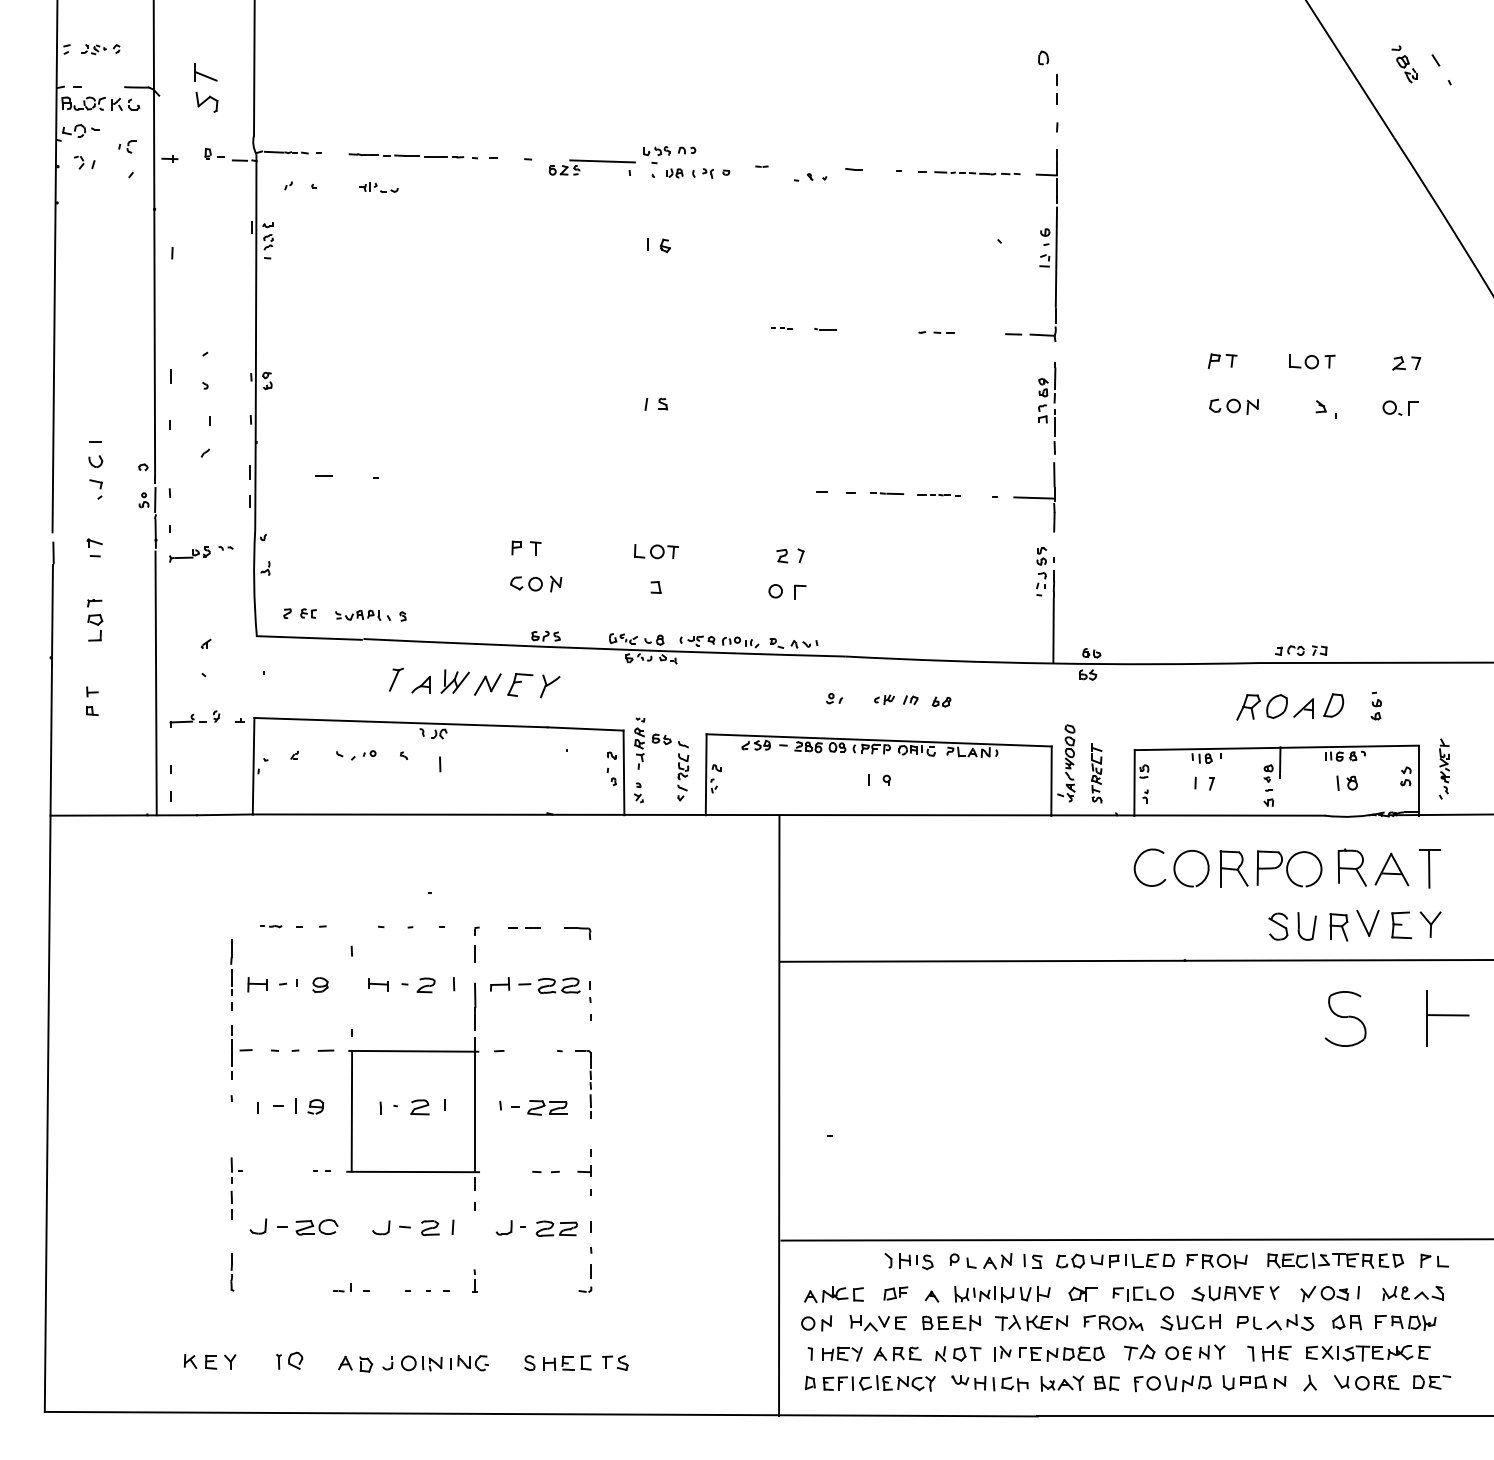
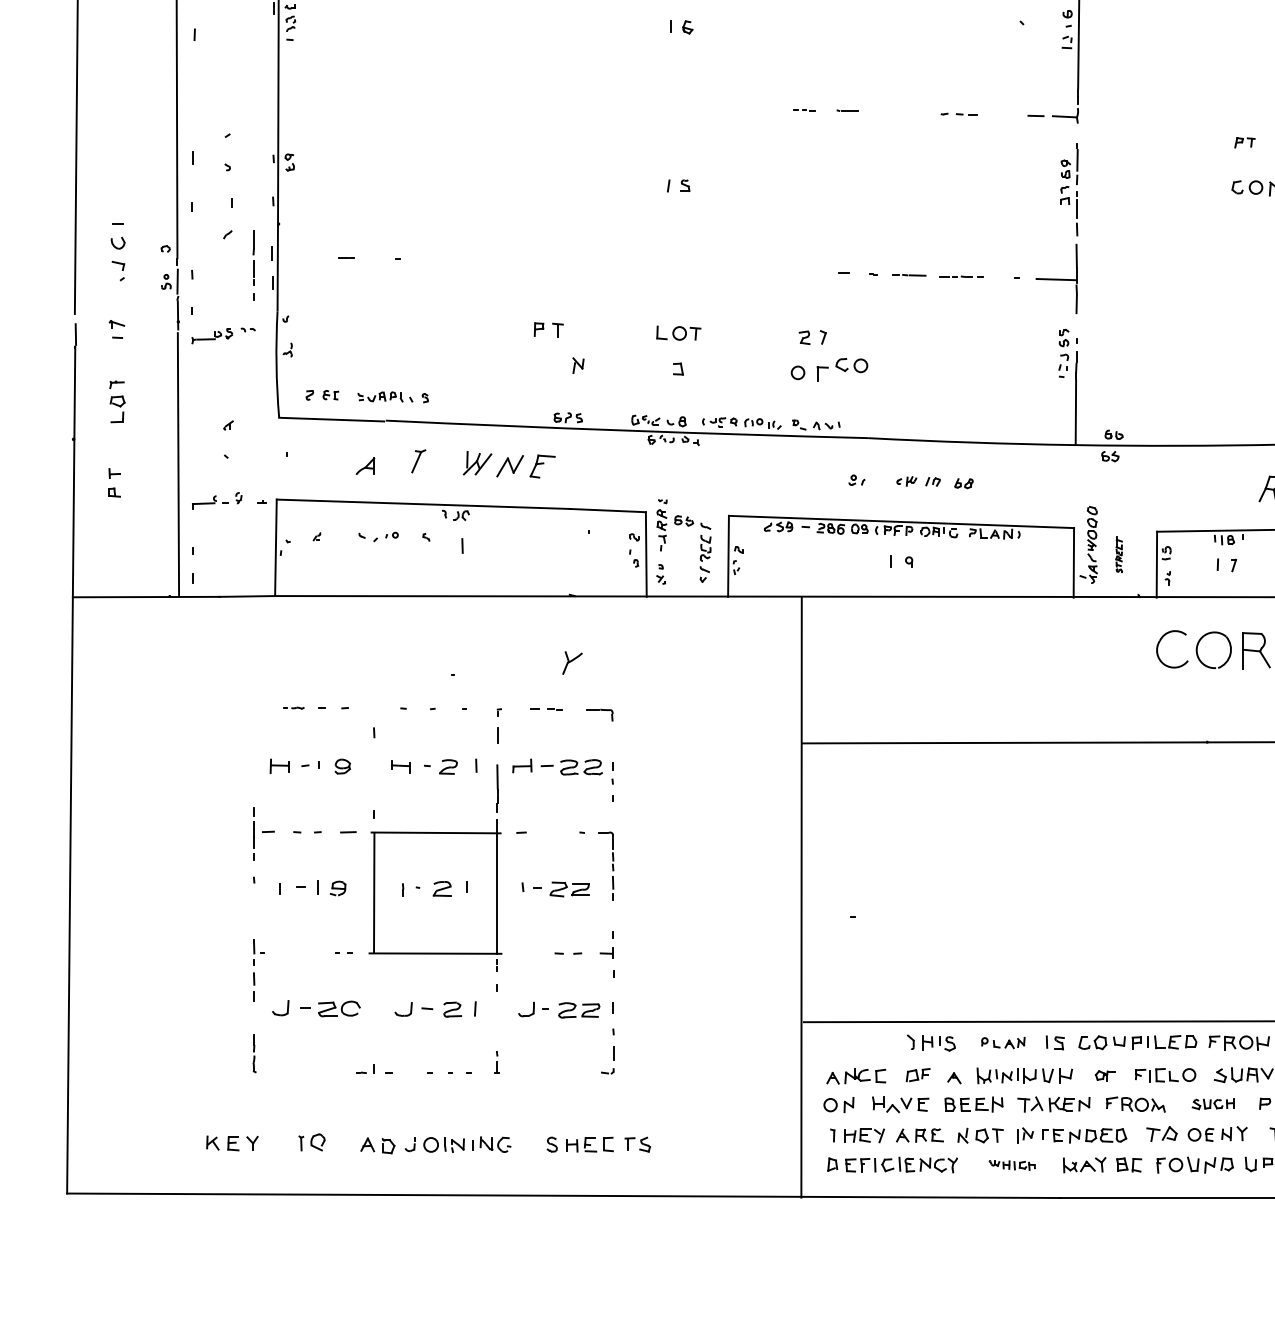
part: (1222, 360) -> (1244, 142), size x0.7
part: (526, 583) -> (851, 365), moved
part: (420, 684) -> (364, 466), moved
part: (549, 686) -> (571, 663), moved
part: (1096, 773) -> (1118, 555), size x0.6
part: (231, 974) -> (253, 265), moved
part: (980, 1261) -> (1002, 1043), size x0.7
part: (1082, 1293) -> (1104, 1075), size x0.7
part: (1190, 1322) -> (1212, 1104), size x0.7
part: (989, 1383) -> (1011, 1165), size x0.6

